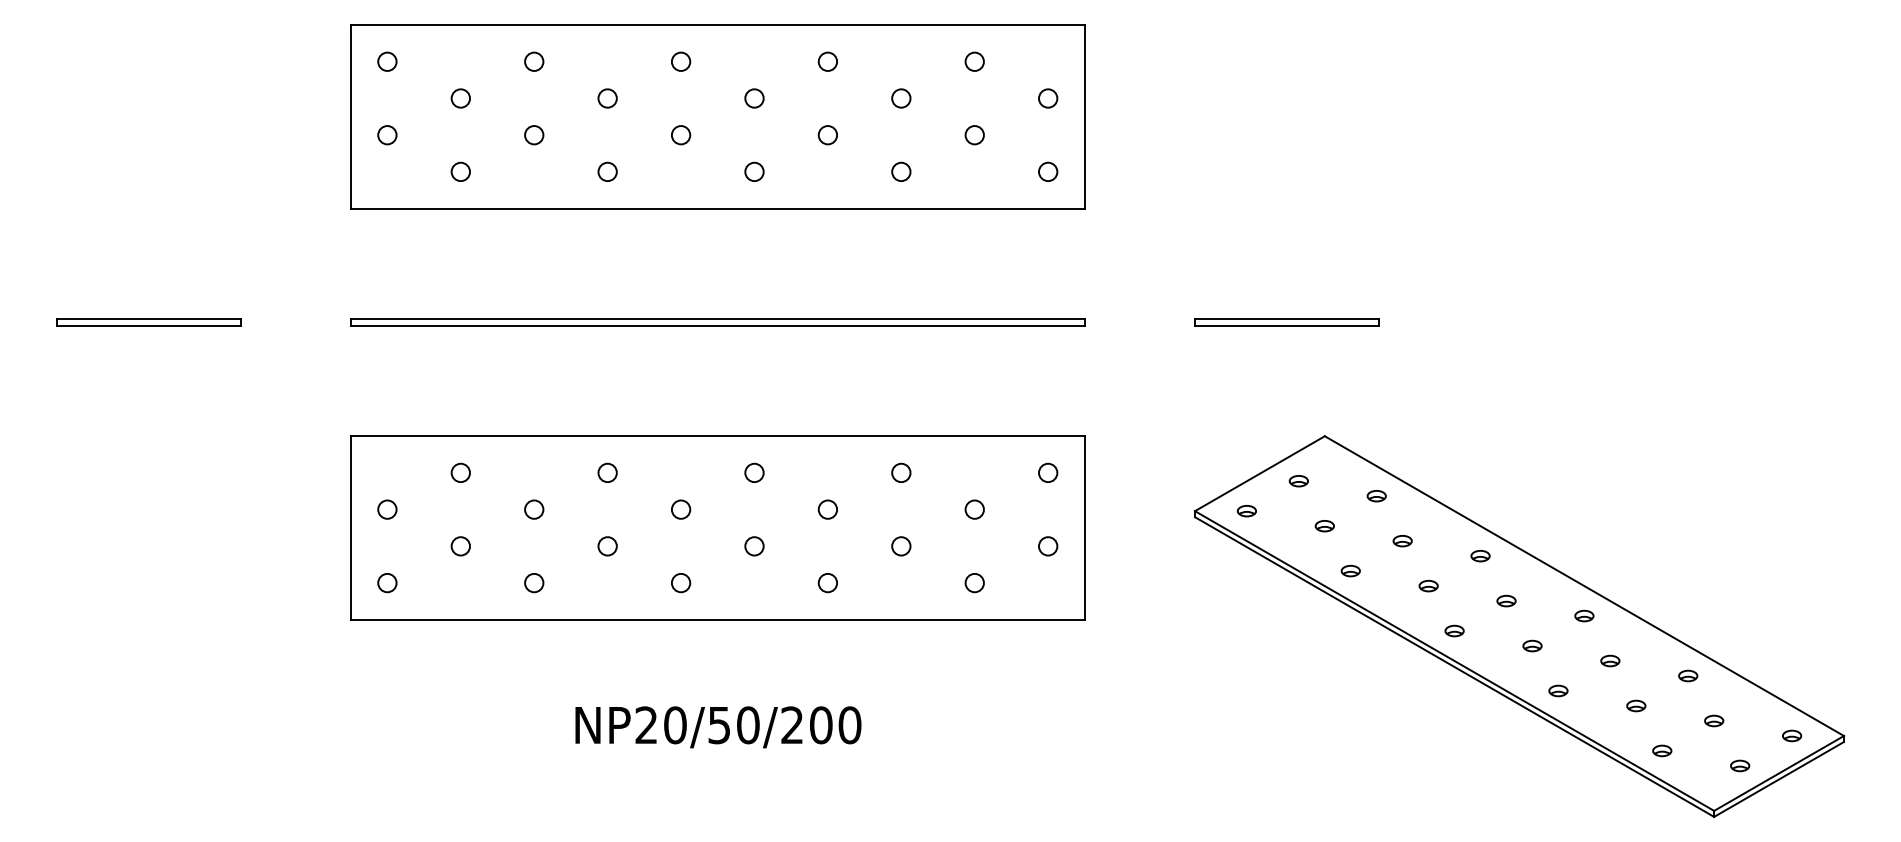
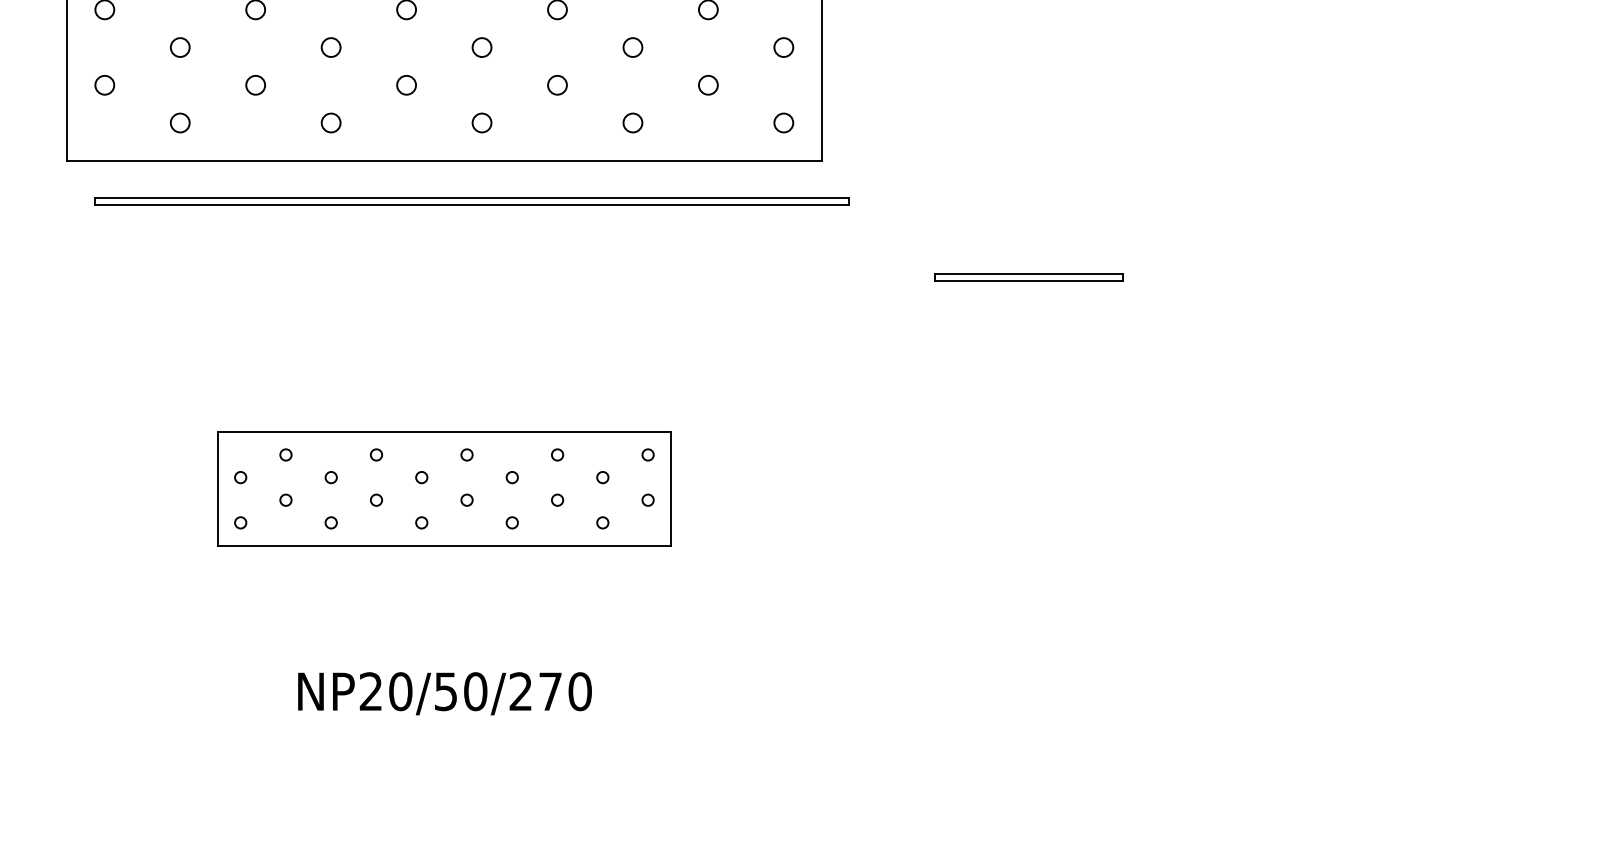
part: (717, 322) -> (471, 201), moved
part: (717, 527) -> (444, 488), size x0.6
part: (1519, 626) -> (1268, 590), removed
text: (821, 725) -> (550, 691), NP20/50/200 -> NP20/50/270

